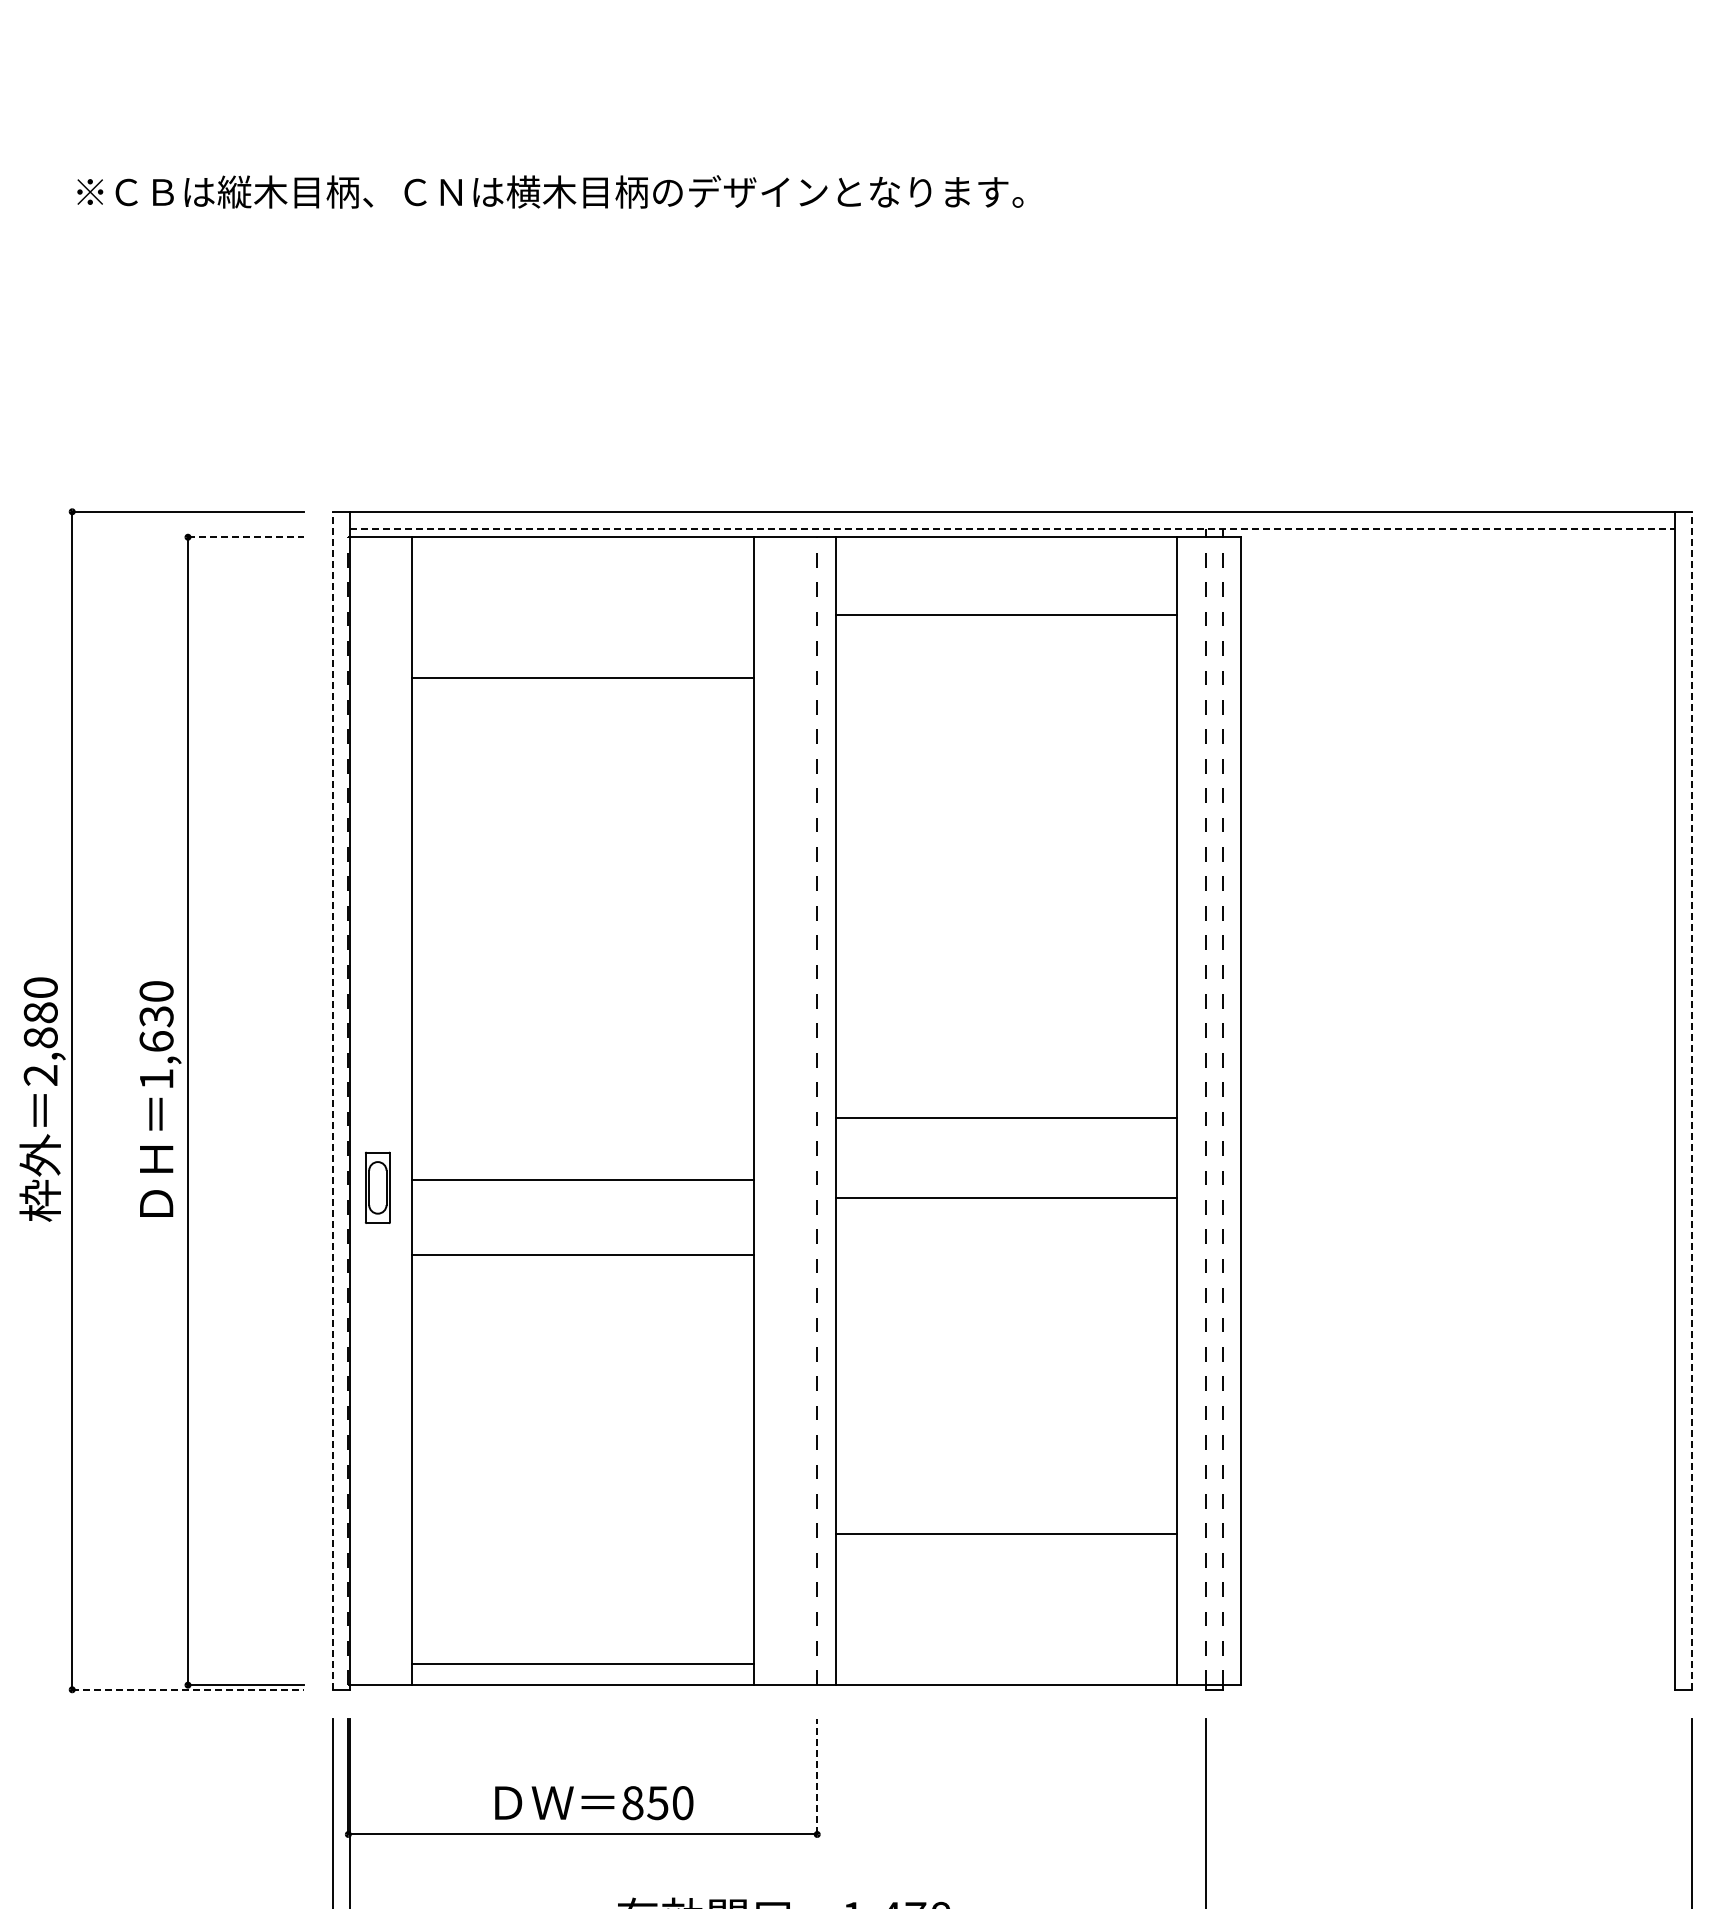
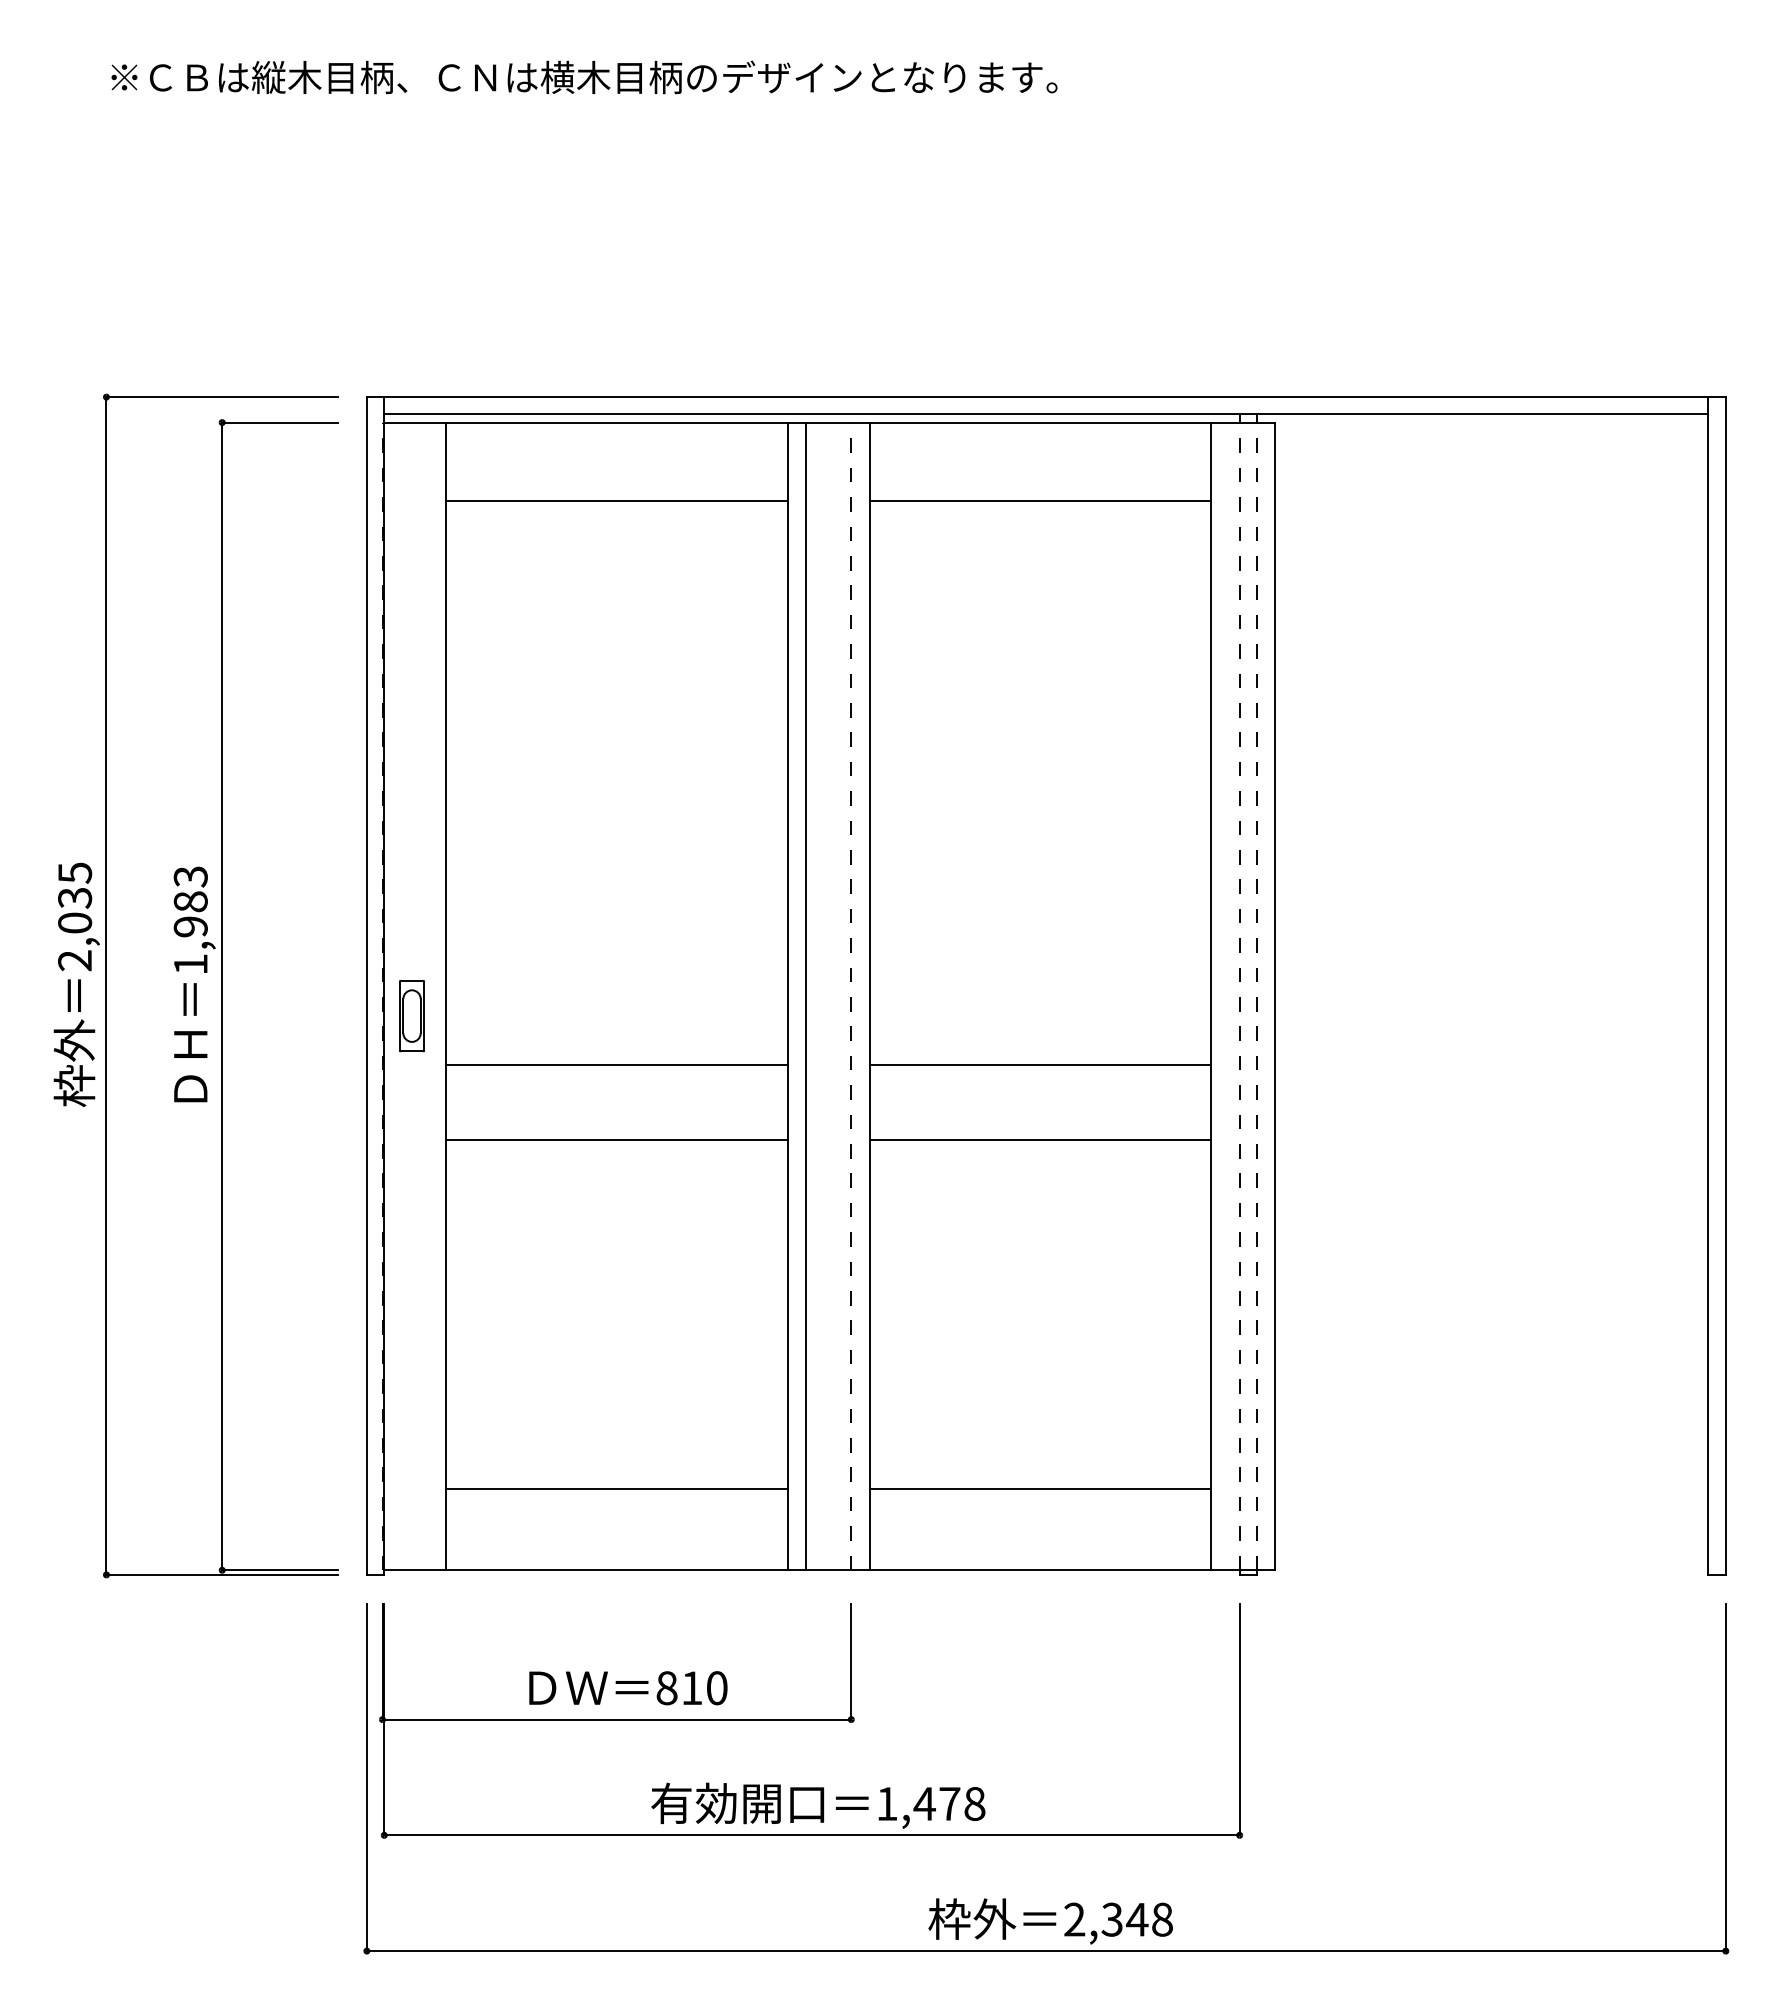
line: (1012, 529) -> (1046, 414), dashed -> solid
line: (246, 537) -> (280, 422), dashed -> solid
line: (582, 678) -> (616, 500), moved
text: (41, 1012) -> (75, 897), 2,880 -> 2,035
text: (156, 1016) -> (190, 901), 1,630 -> 1,983
line: (332, 1101) -> (366, 986), dashed -> solid
line: (1691, 1101) -> (1725, 986), dashed -> solid
line: (772, 1111) -> (806, 996), added
line: (1006, 1118) -> (1040, 1065), moved
part: (377, 1188) -> (411, 1016), moved
line: (1006, 1198) -> (1040, 1140), moved
line: (1006, 1533) -> (1040, 1488), moved
line: (582, 1663) -> (616, 1488), moved
line: (188, 1689) -> (222, 1574), dashed -> solid
line: (817, 1776) -> (851, 1661), dashed -> solid
text: (657, 1803) -> (691, 1688), 850 -> 810

